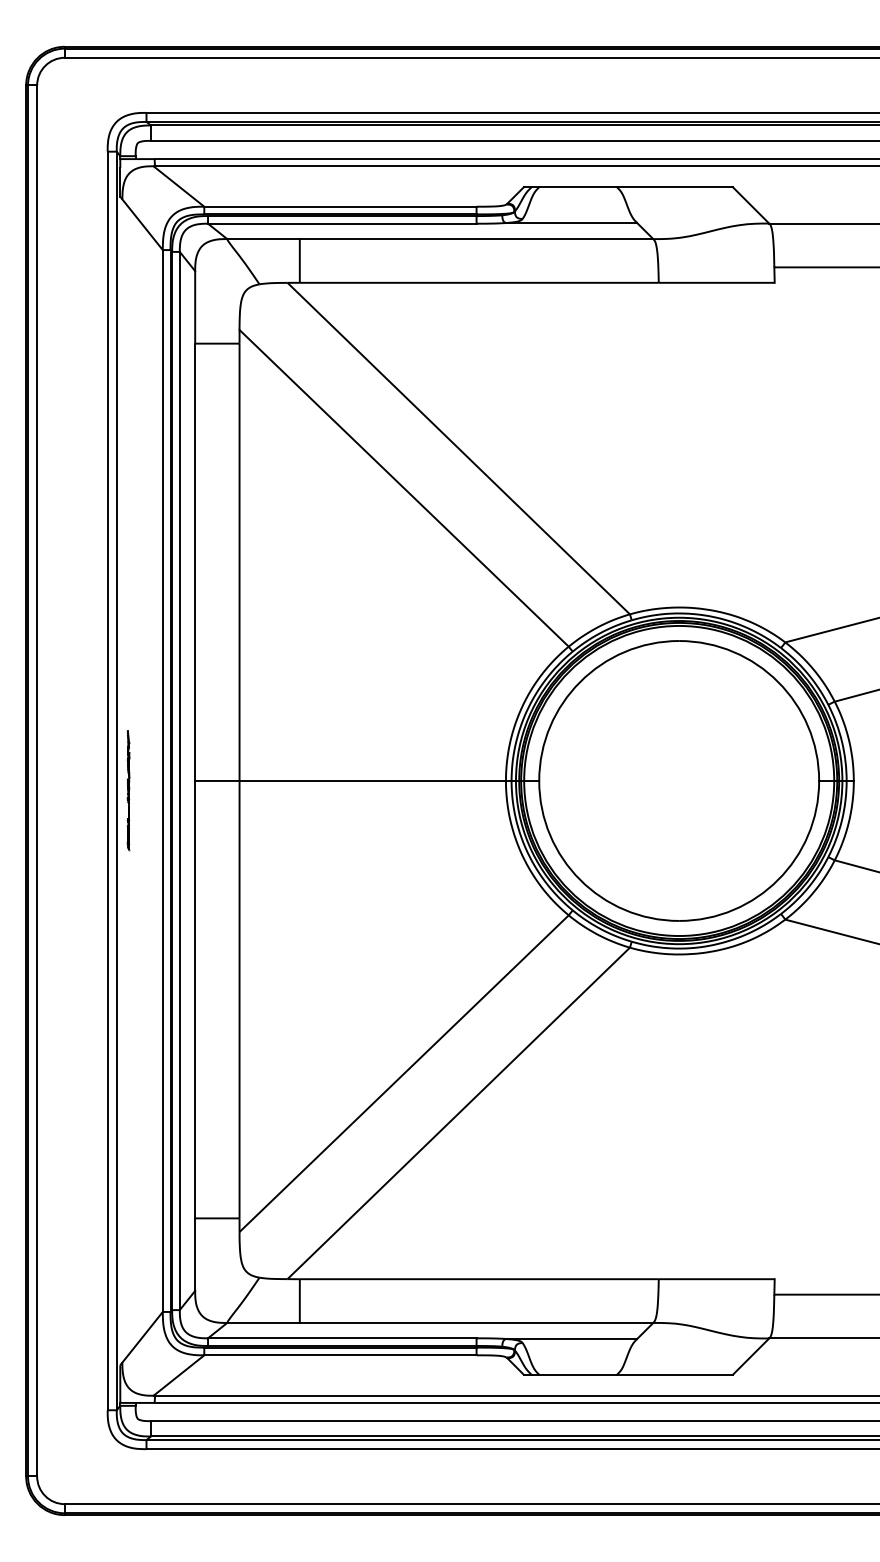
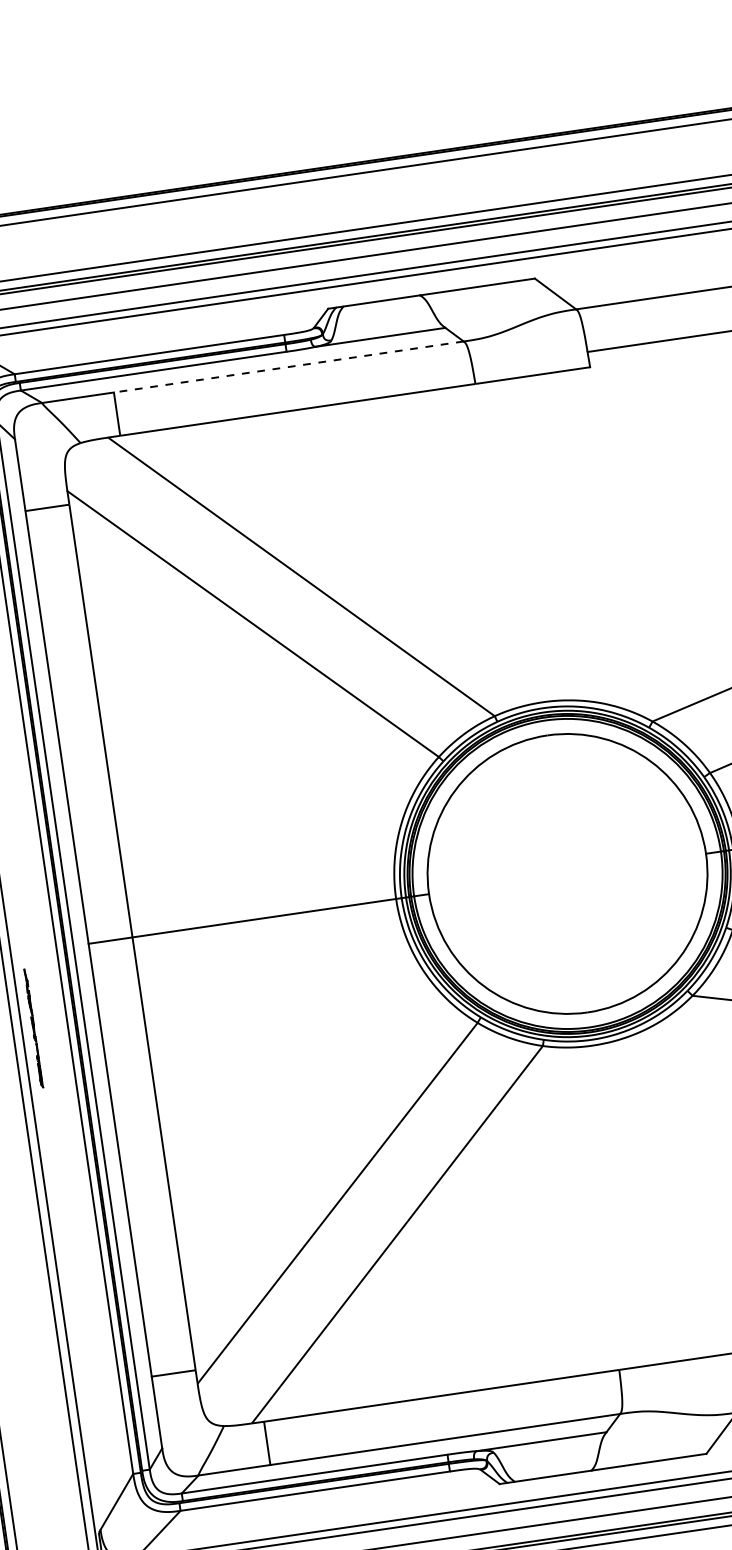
line: (476, 239) -> (288, 367), solid -> dashed
line: (128, 790) -> (33, 1028), moved

